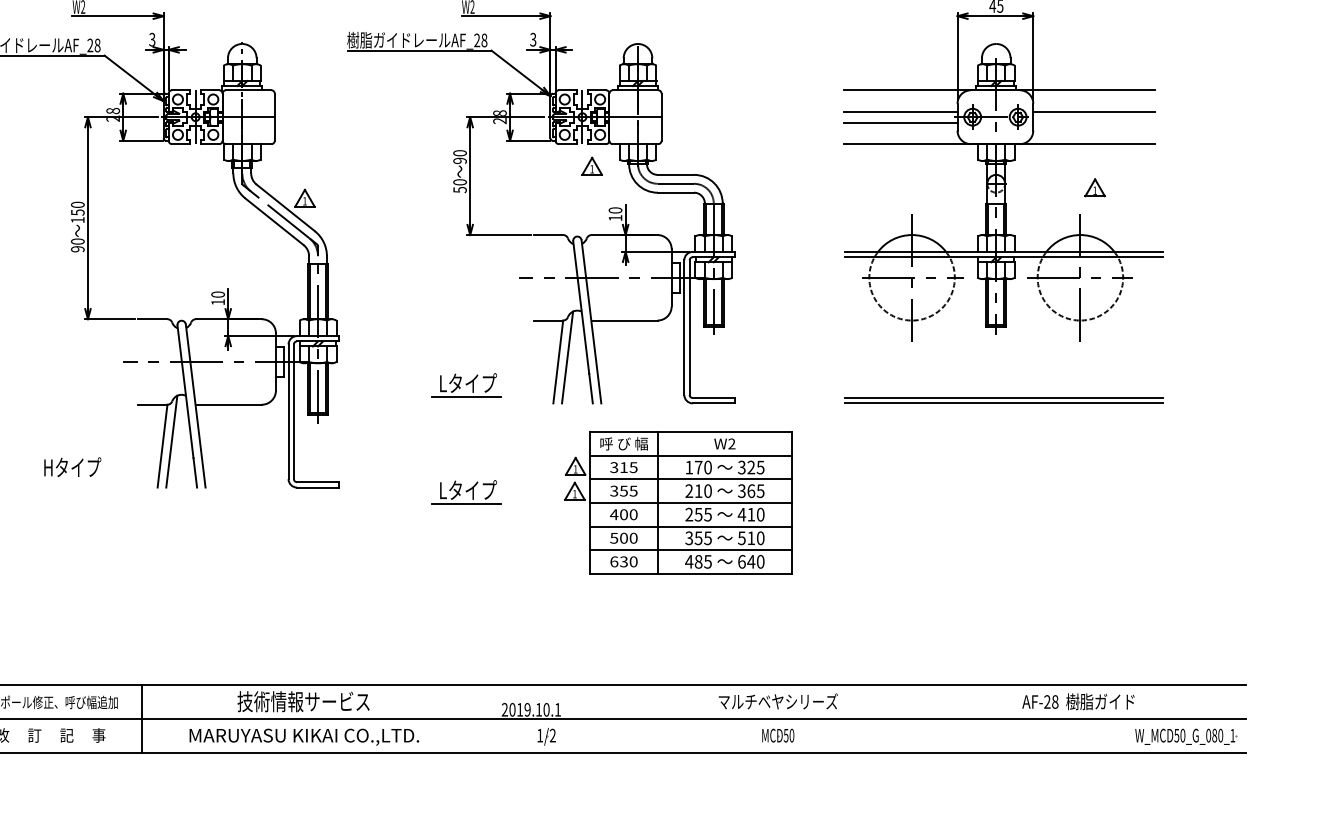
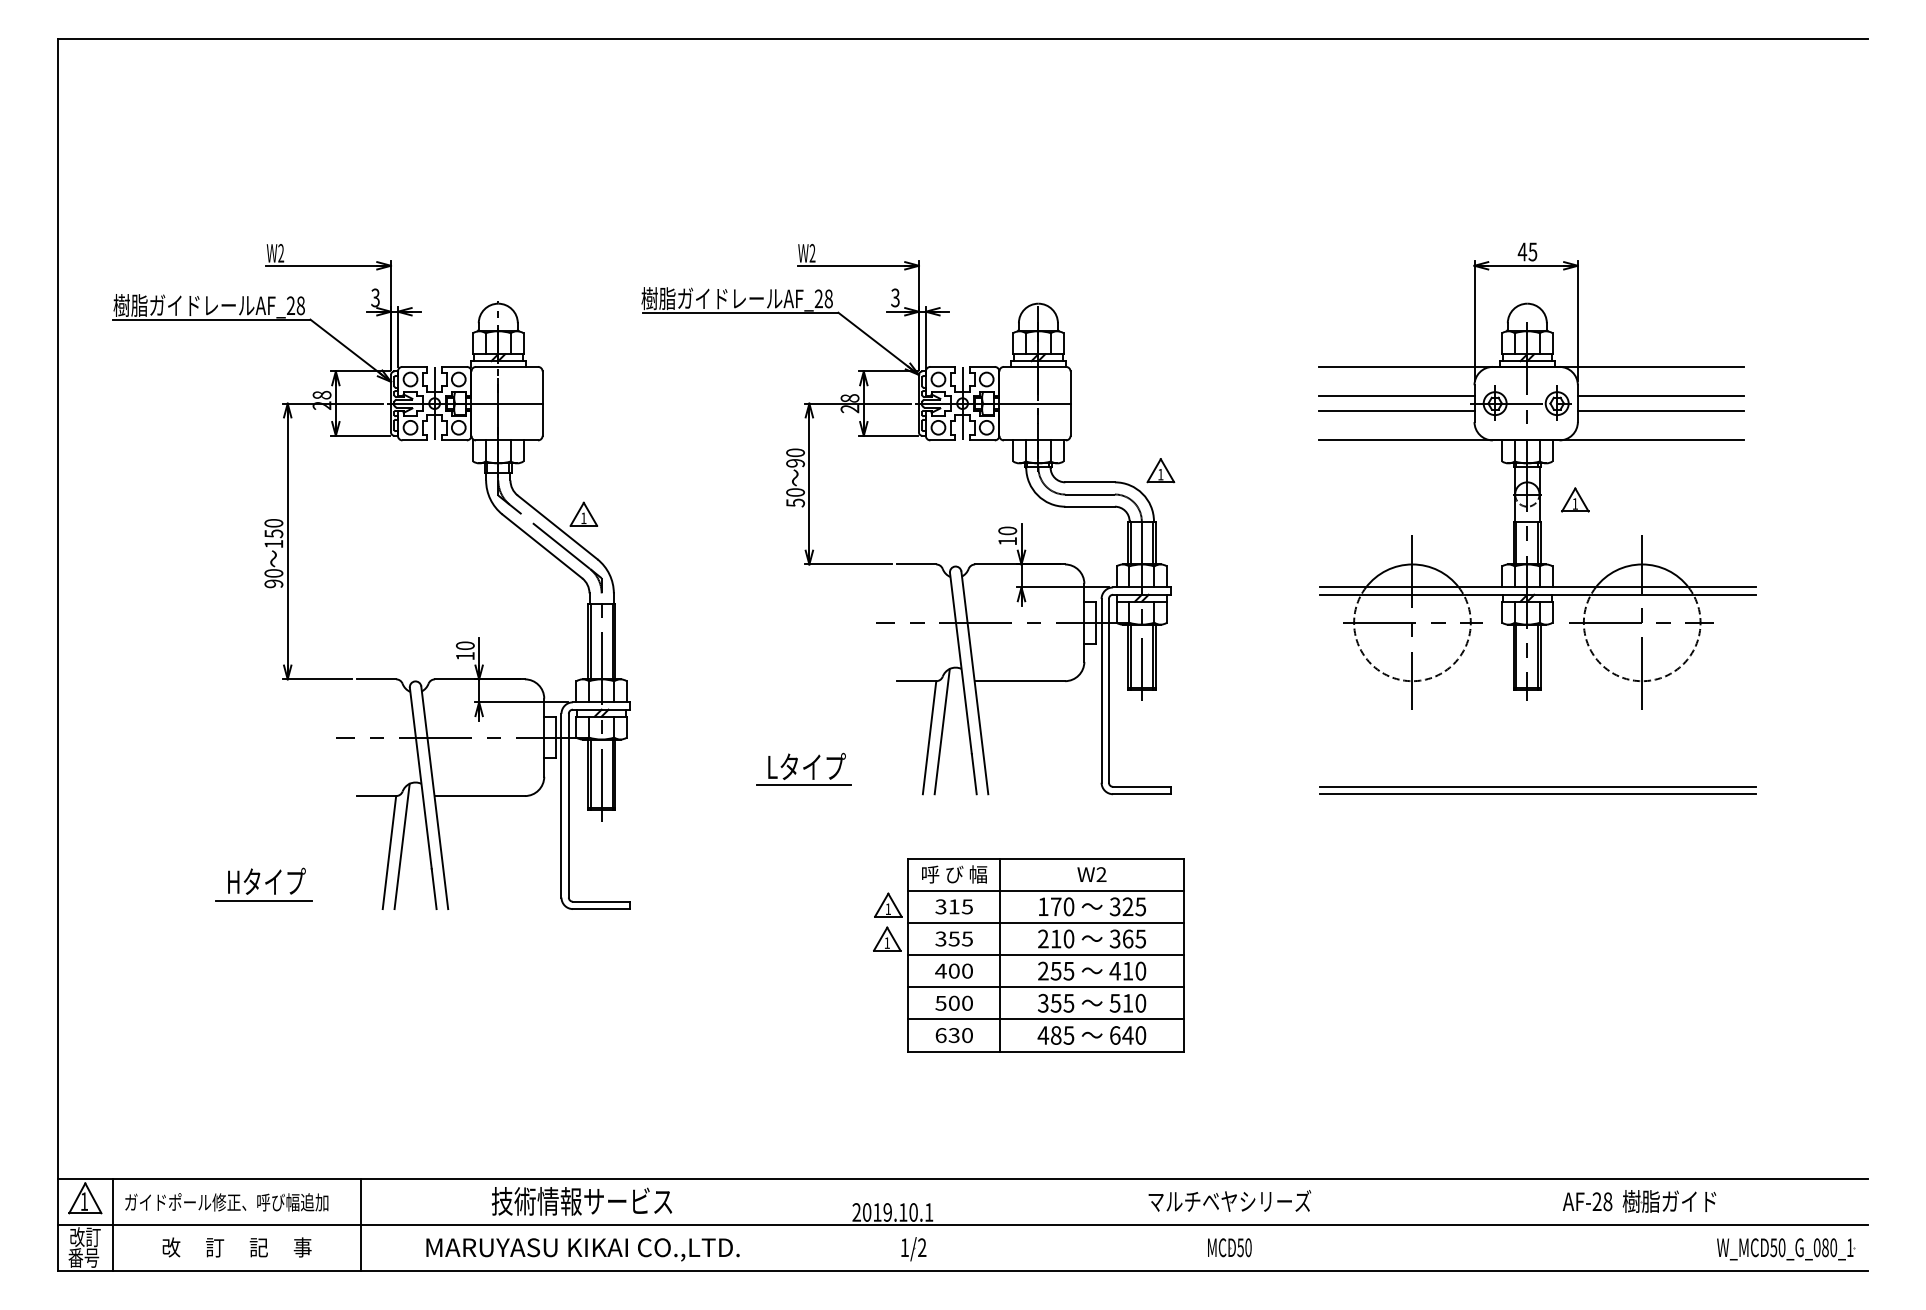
line: (1093, 122) -> (1660, 411), added
part: (591, 166) -> (1160, 470), moved
part: (1095, 187) -> (1575, 499), moved
line: (70, 481) -> (263, 900), added
part: (465, 491) -> (803, 914), removed
part: (678, 503) -> (1028, 955), moved

